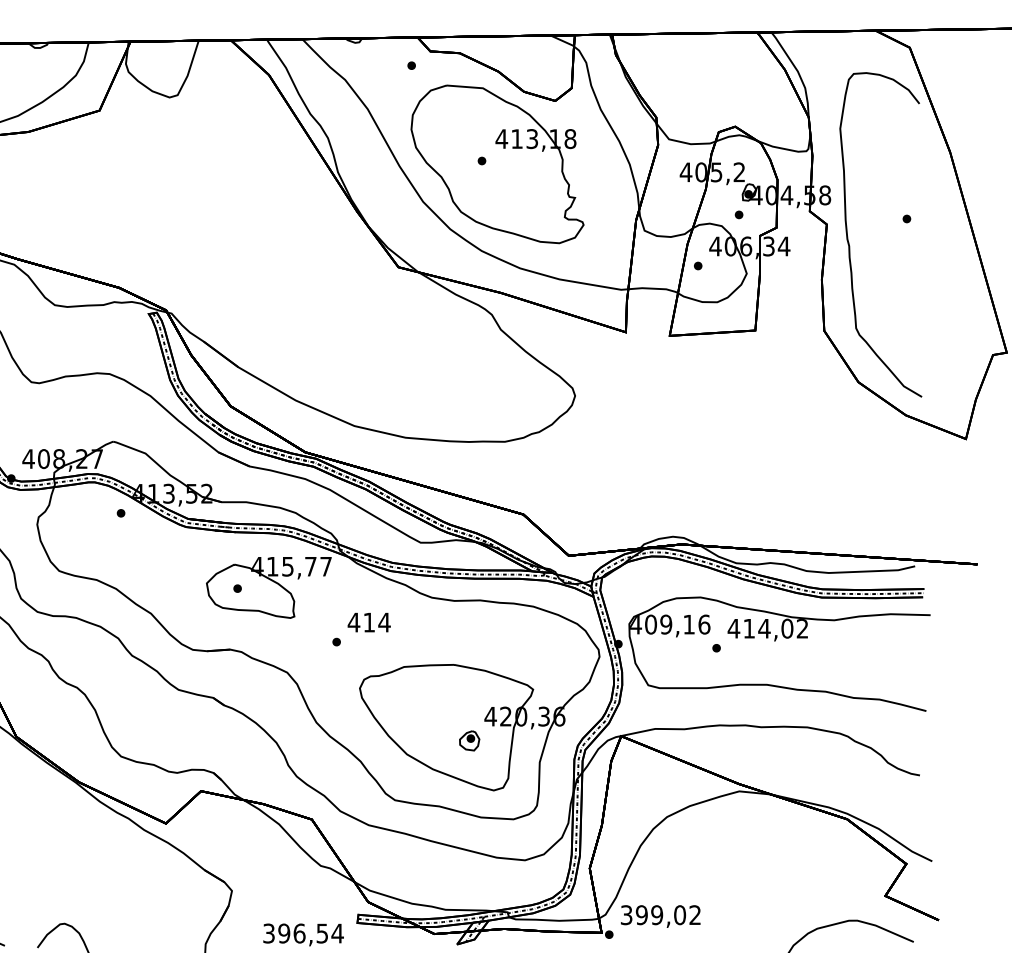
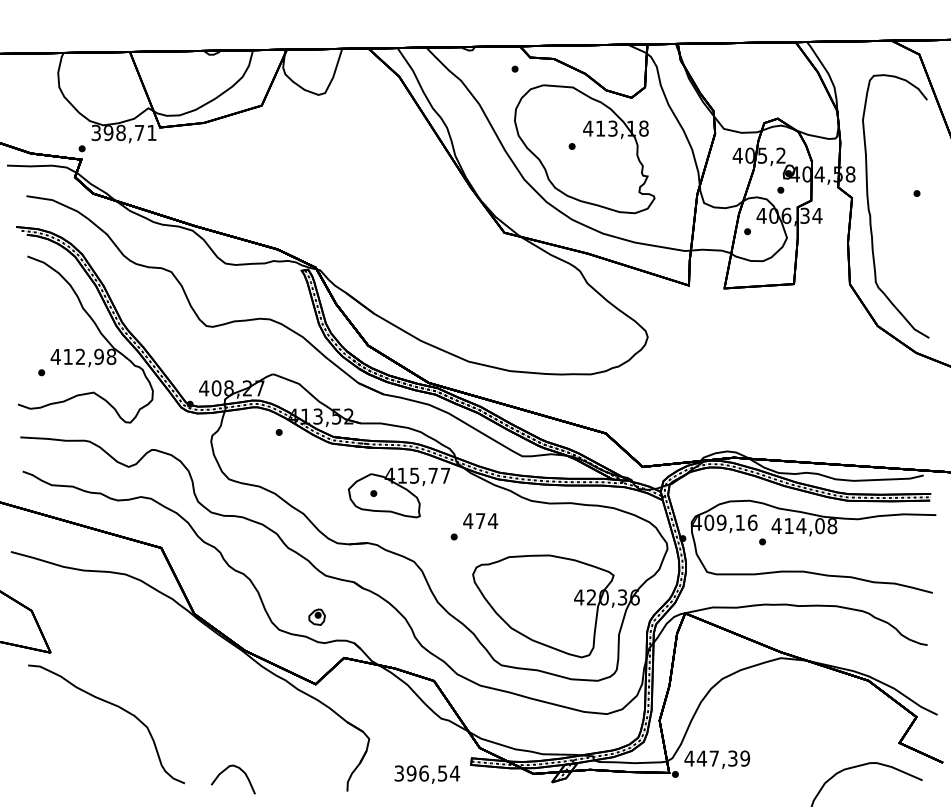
text: (369, 621) -> (480, 520), 414 -> 474
text: (802, 629) -> (832, 526), 414,02 -> 414,08
part: (468, 740) -> (316, 616), moved
text: (661, 915) -> (717, 758), 399,02 -> 447,39

